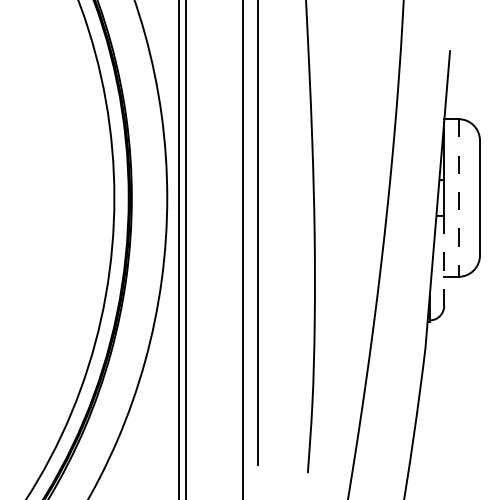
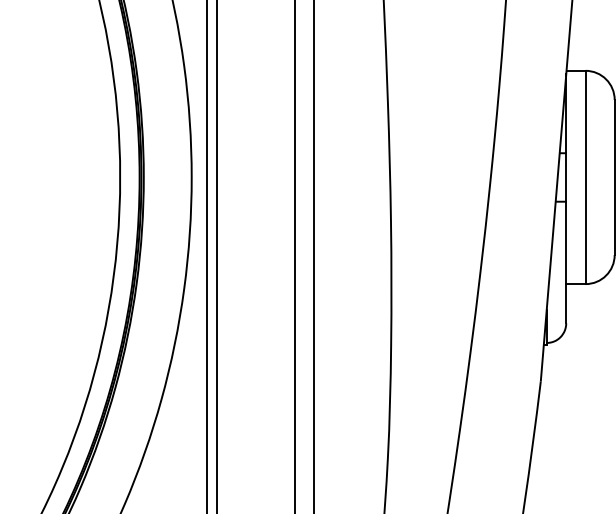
line: (458, 198) -> (585, 178), dashed -> solid
line: (444, 260) -> (566, 261), dashed -> solid

